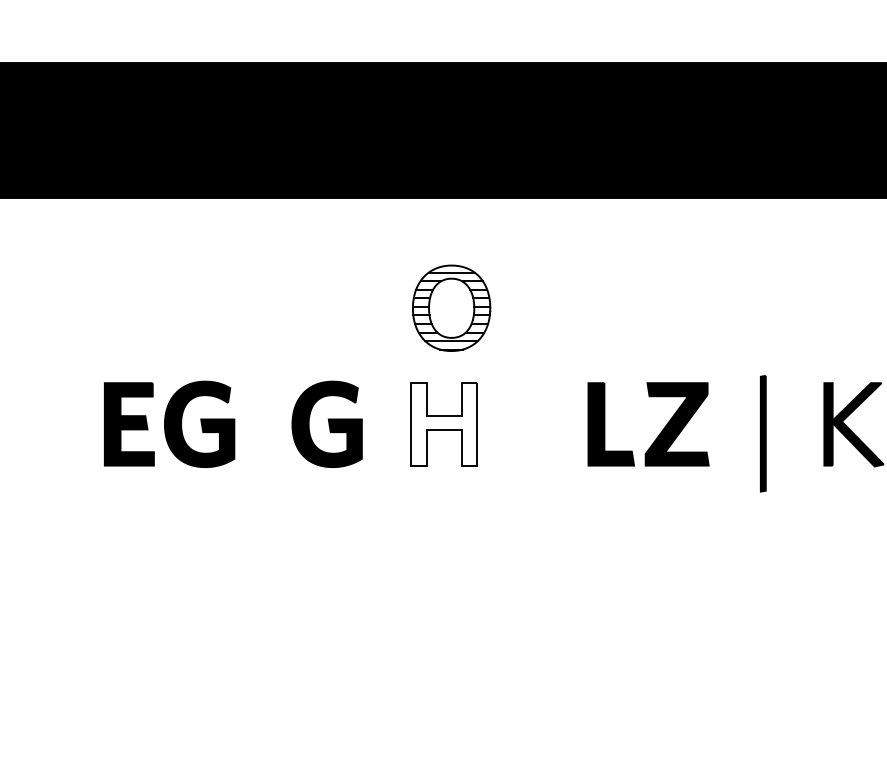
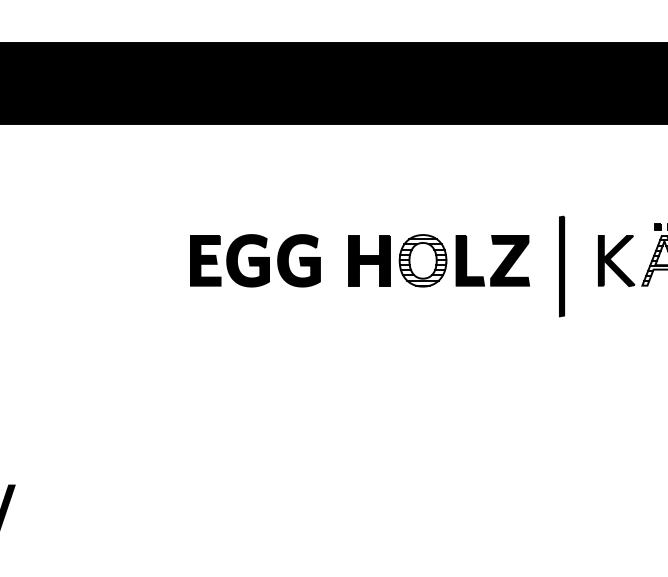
part: (450, 307) -> (422, 260), moved
part: (168, 423) -> (229, 260), moved
fill: (444, 423) -> (369, 260), added
part: (762, 433) -> (561, 266), size x1.43

